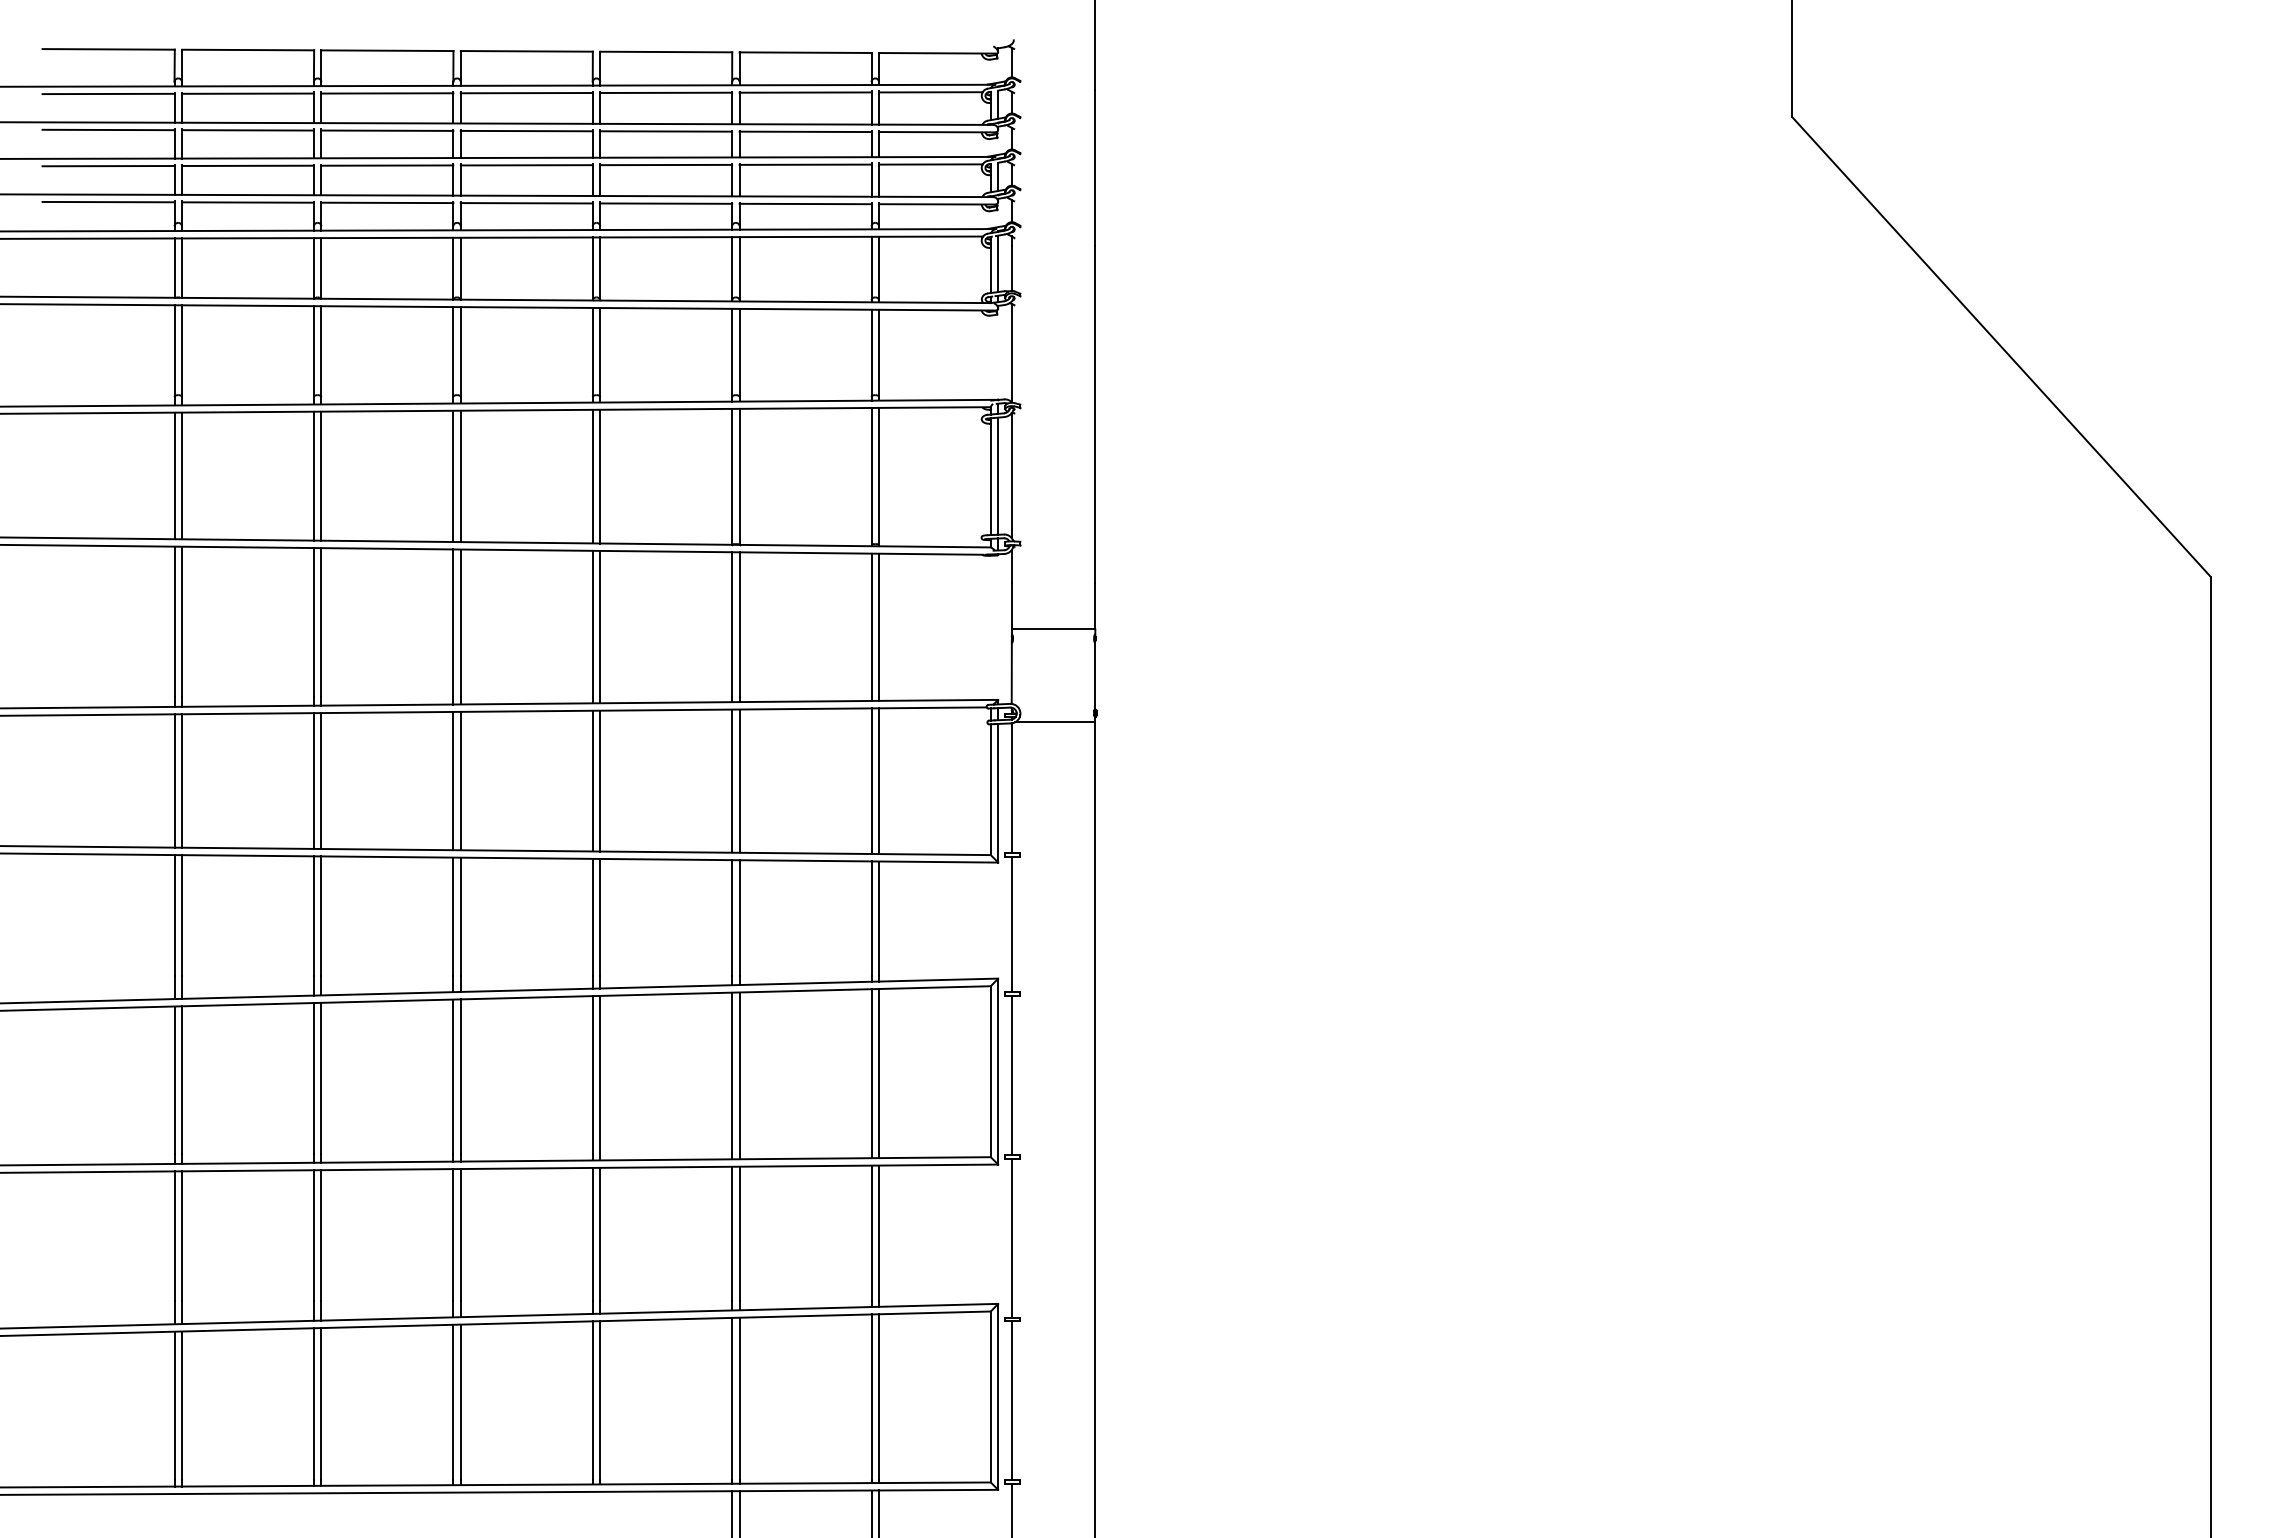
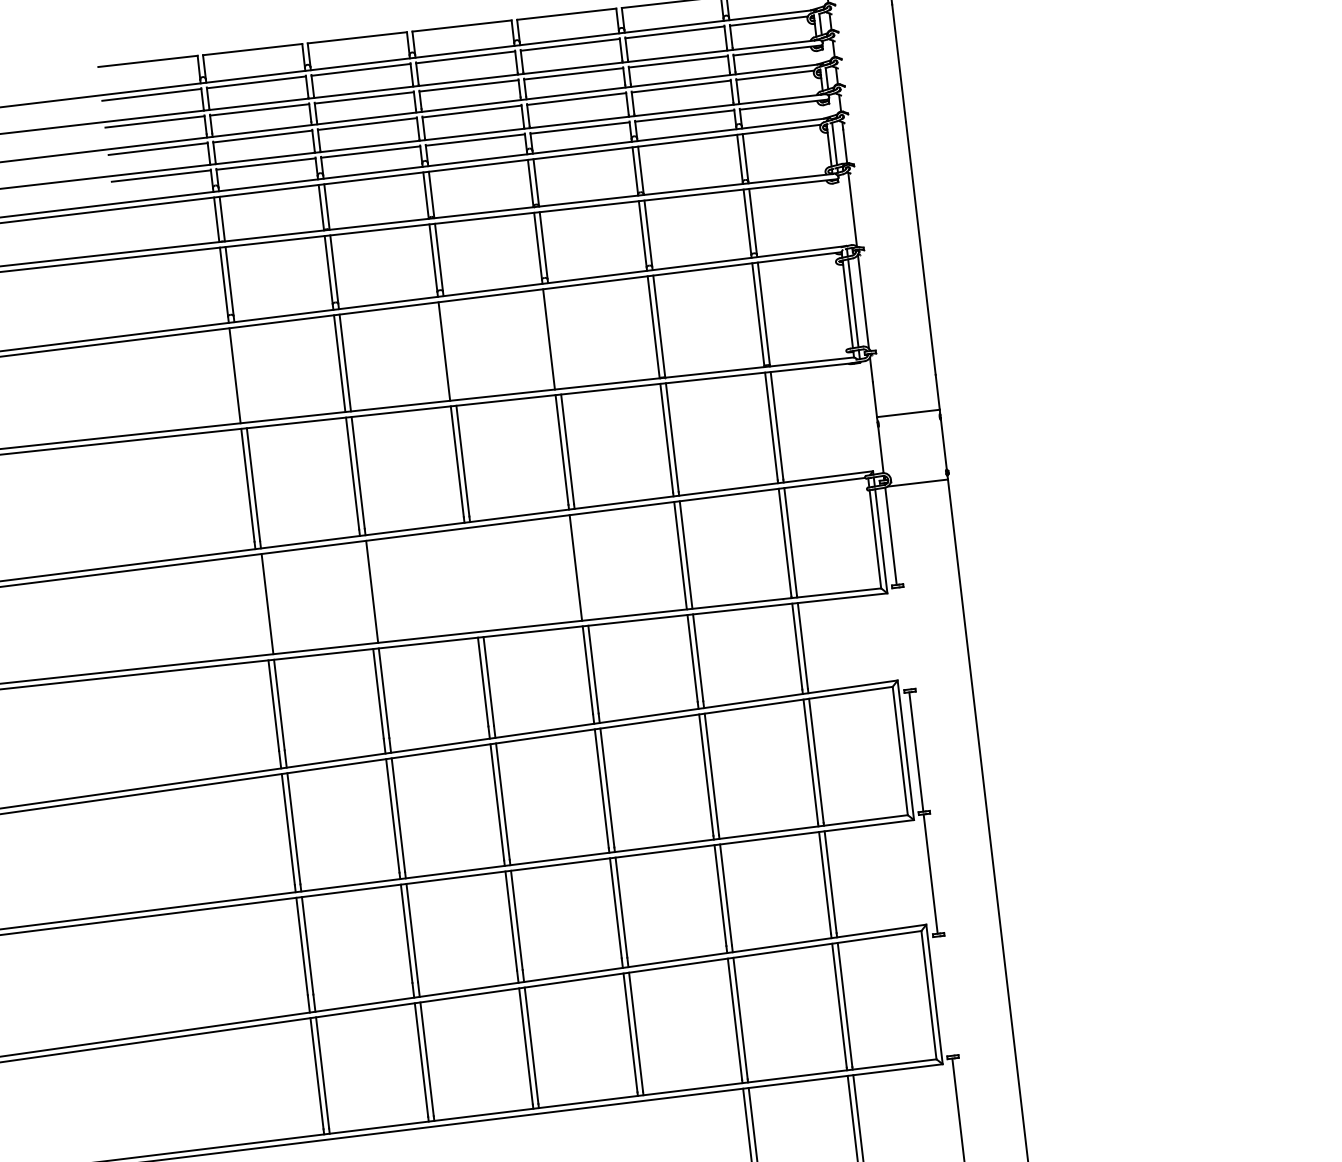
line: (181, 475) -> (240, 374), removed
line: (460, 476) -> (449, 350), removed
line: (600, 476) -> (554, 338), removed
line: (174, 780) -> (261, 604), removed
line: (313, 780) -> (366, 592), removed
line: (453, 780) -> (471, 579), removed
line: (460, 780) -> (476, 579), removed
line: (600, 780) -> (581, 566), removed
line: (1011, 924) -> (902, 638), removed
line: (1011, 1400) -> (944, 995), removed

